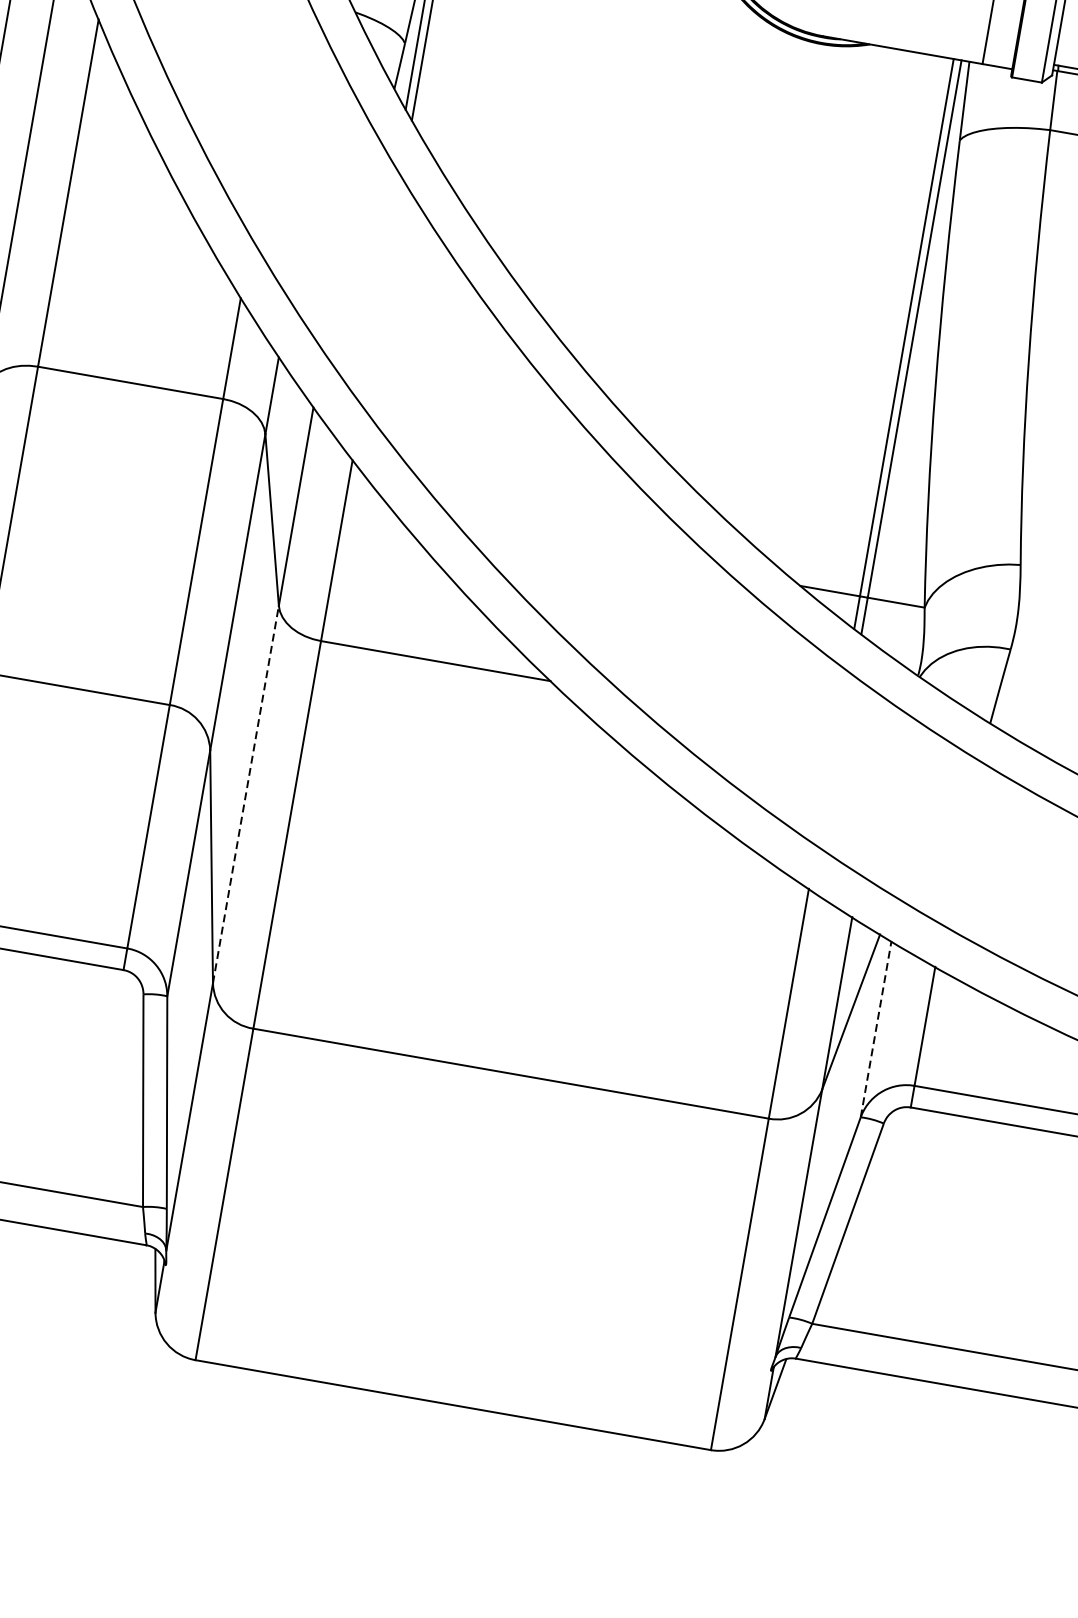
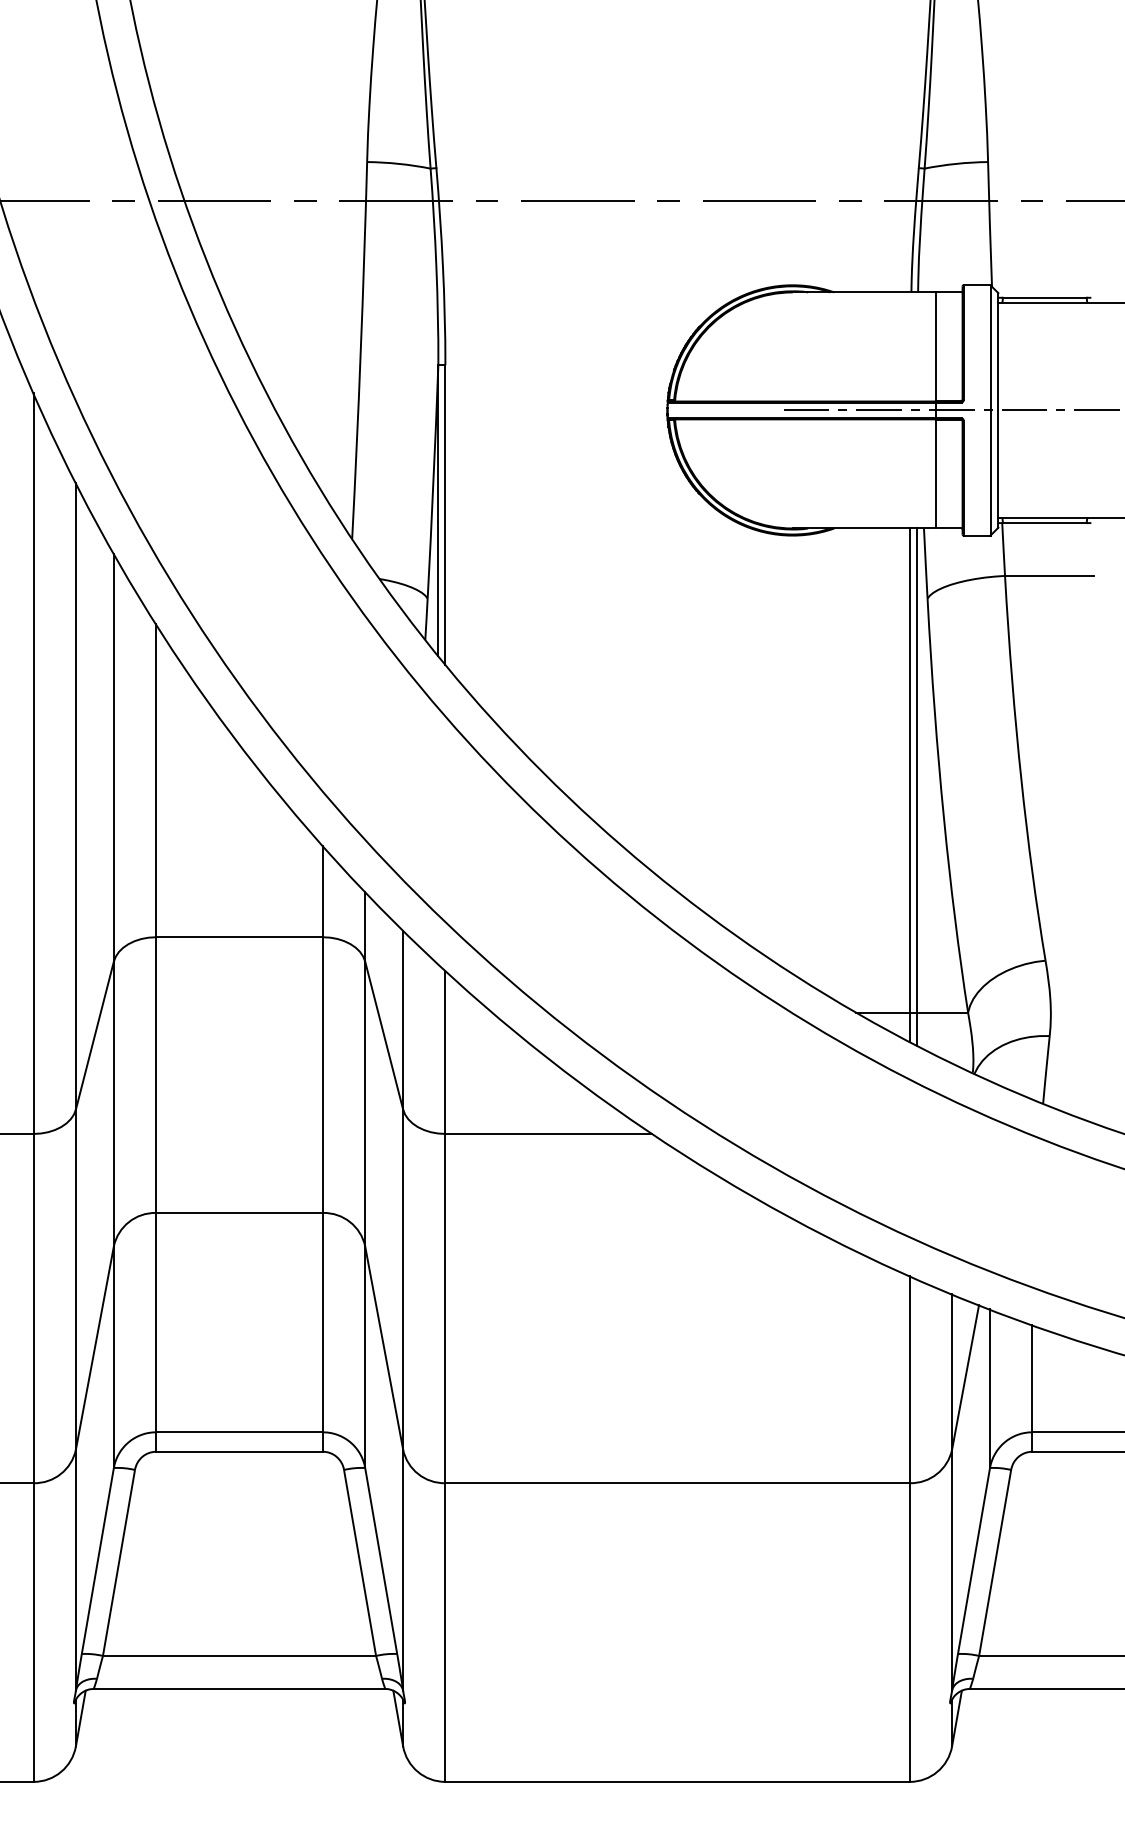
line: (246, 794) -> (403, 1279), dashed -> solid
line: (876, 1029) -> (990, 1388), dashed -> solid

